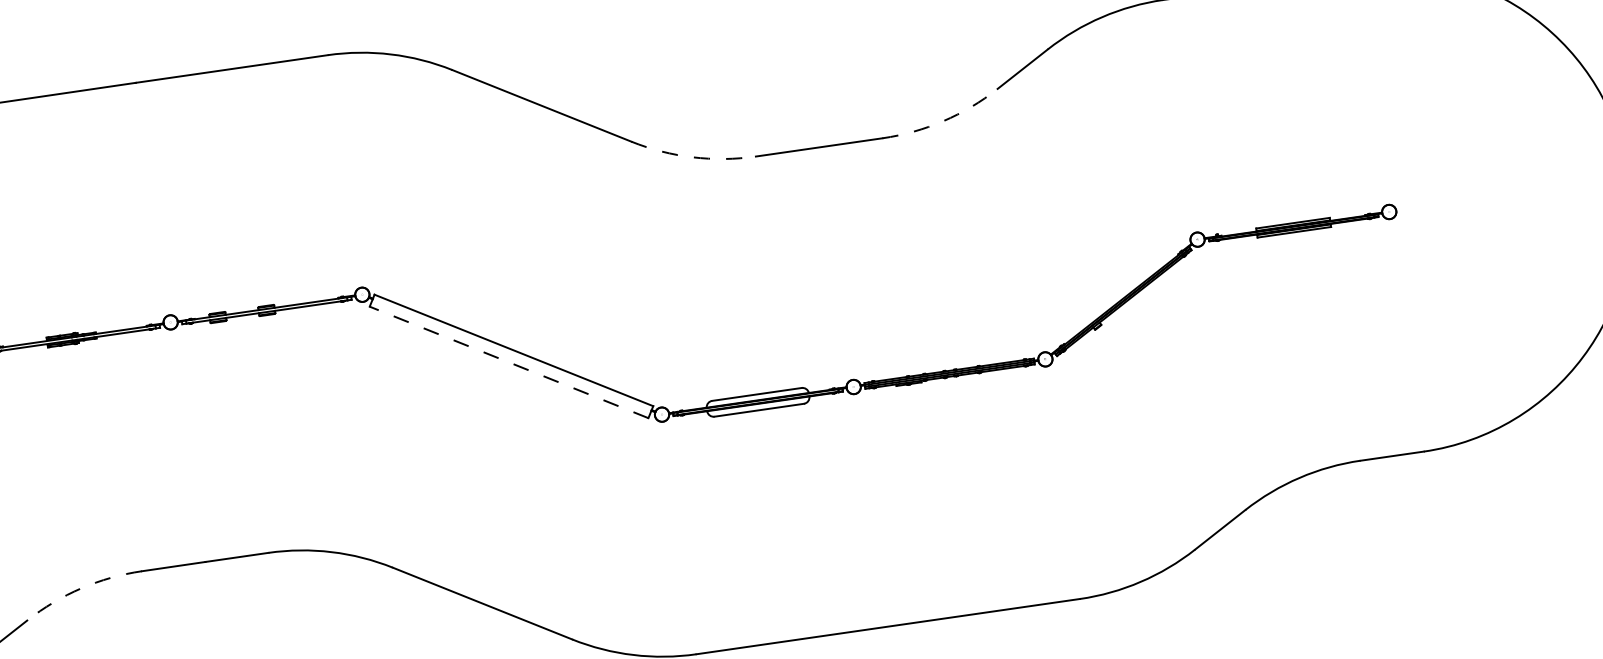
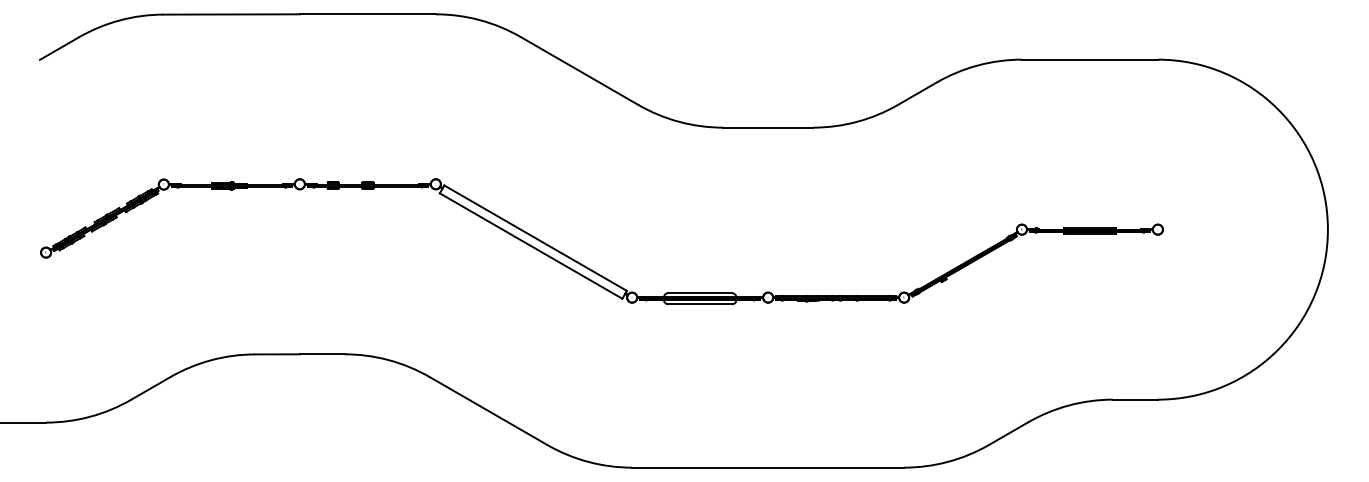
arc: (943, 120) -> (857, 121), dashed -> solid
arc: (692, 156) -> (679, 121), dashed -> solid
line: (508, 361) -> (530, 245), dashed -> solid
arc: (81, 588) -> (211, 360), dashed -> solid

